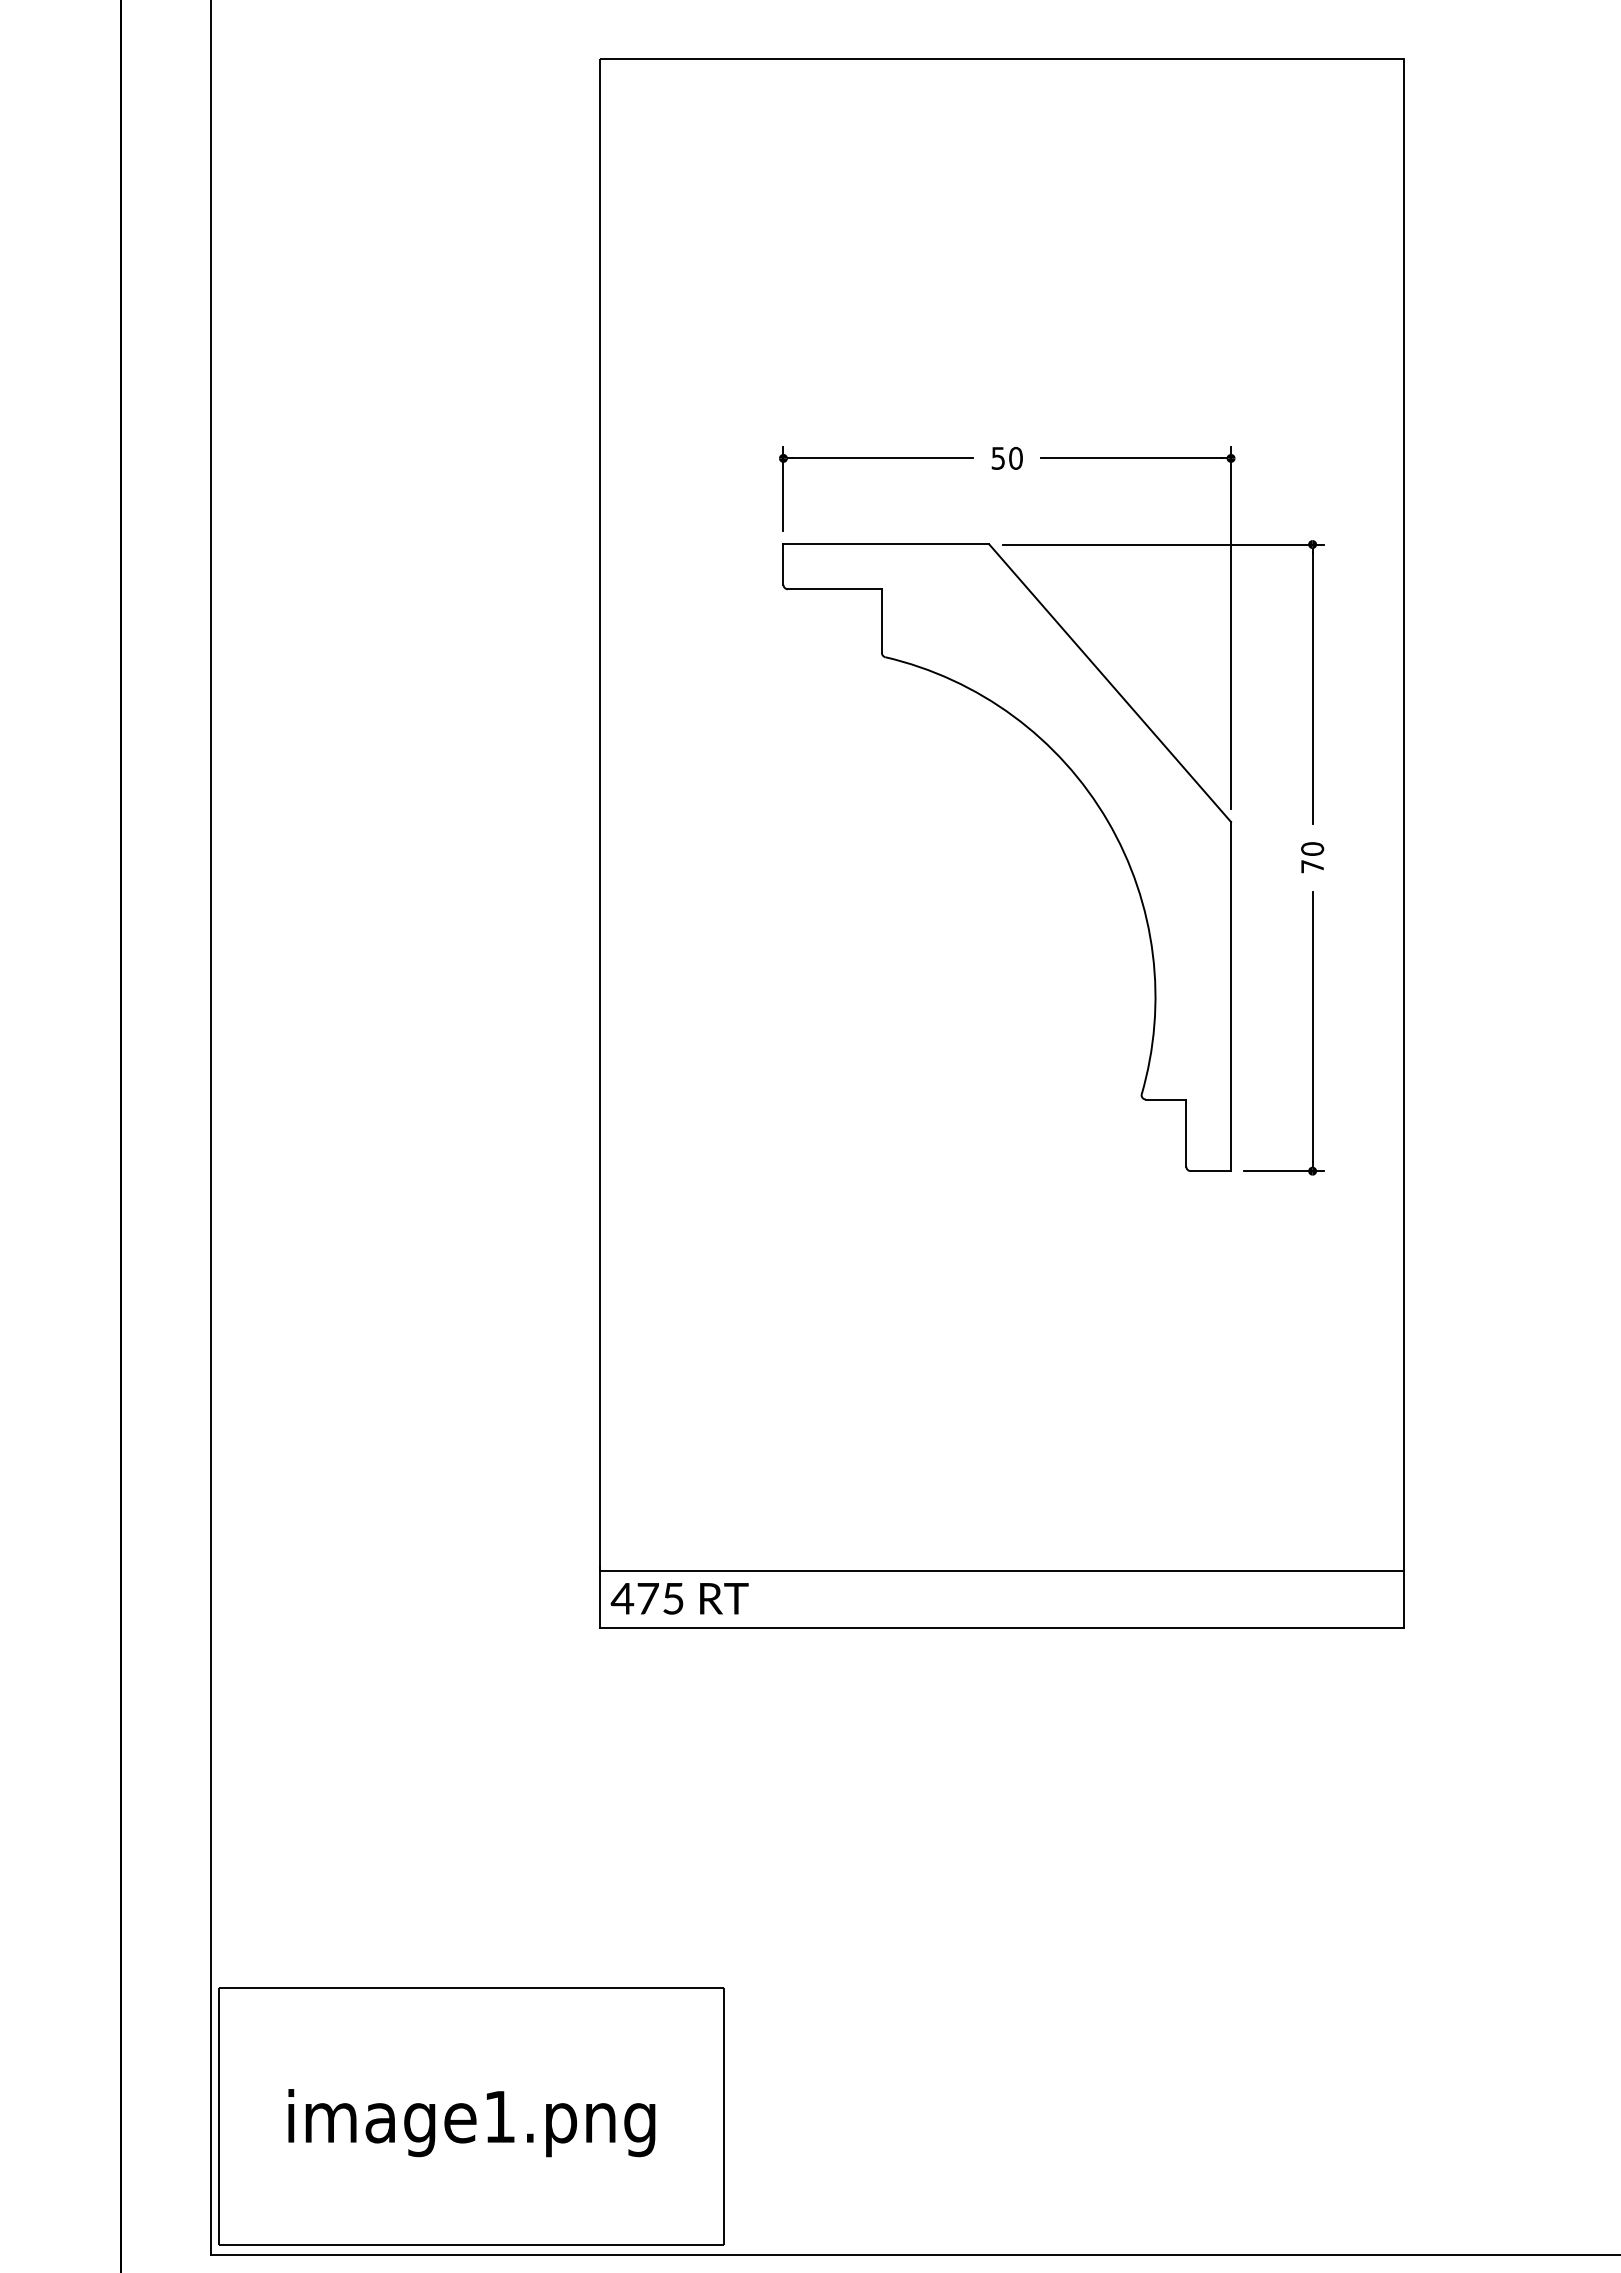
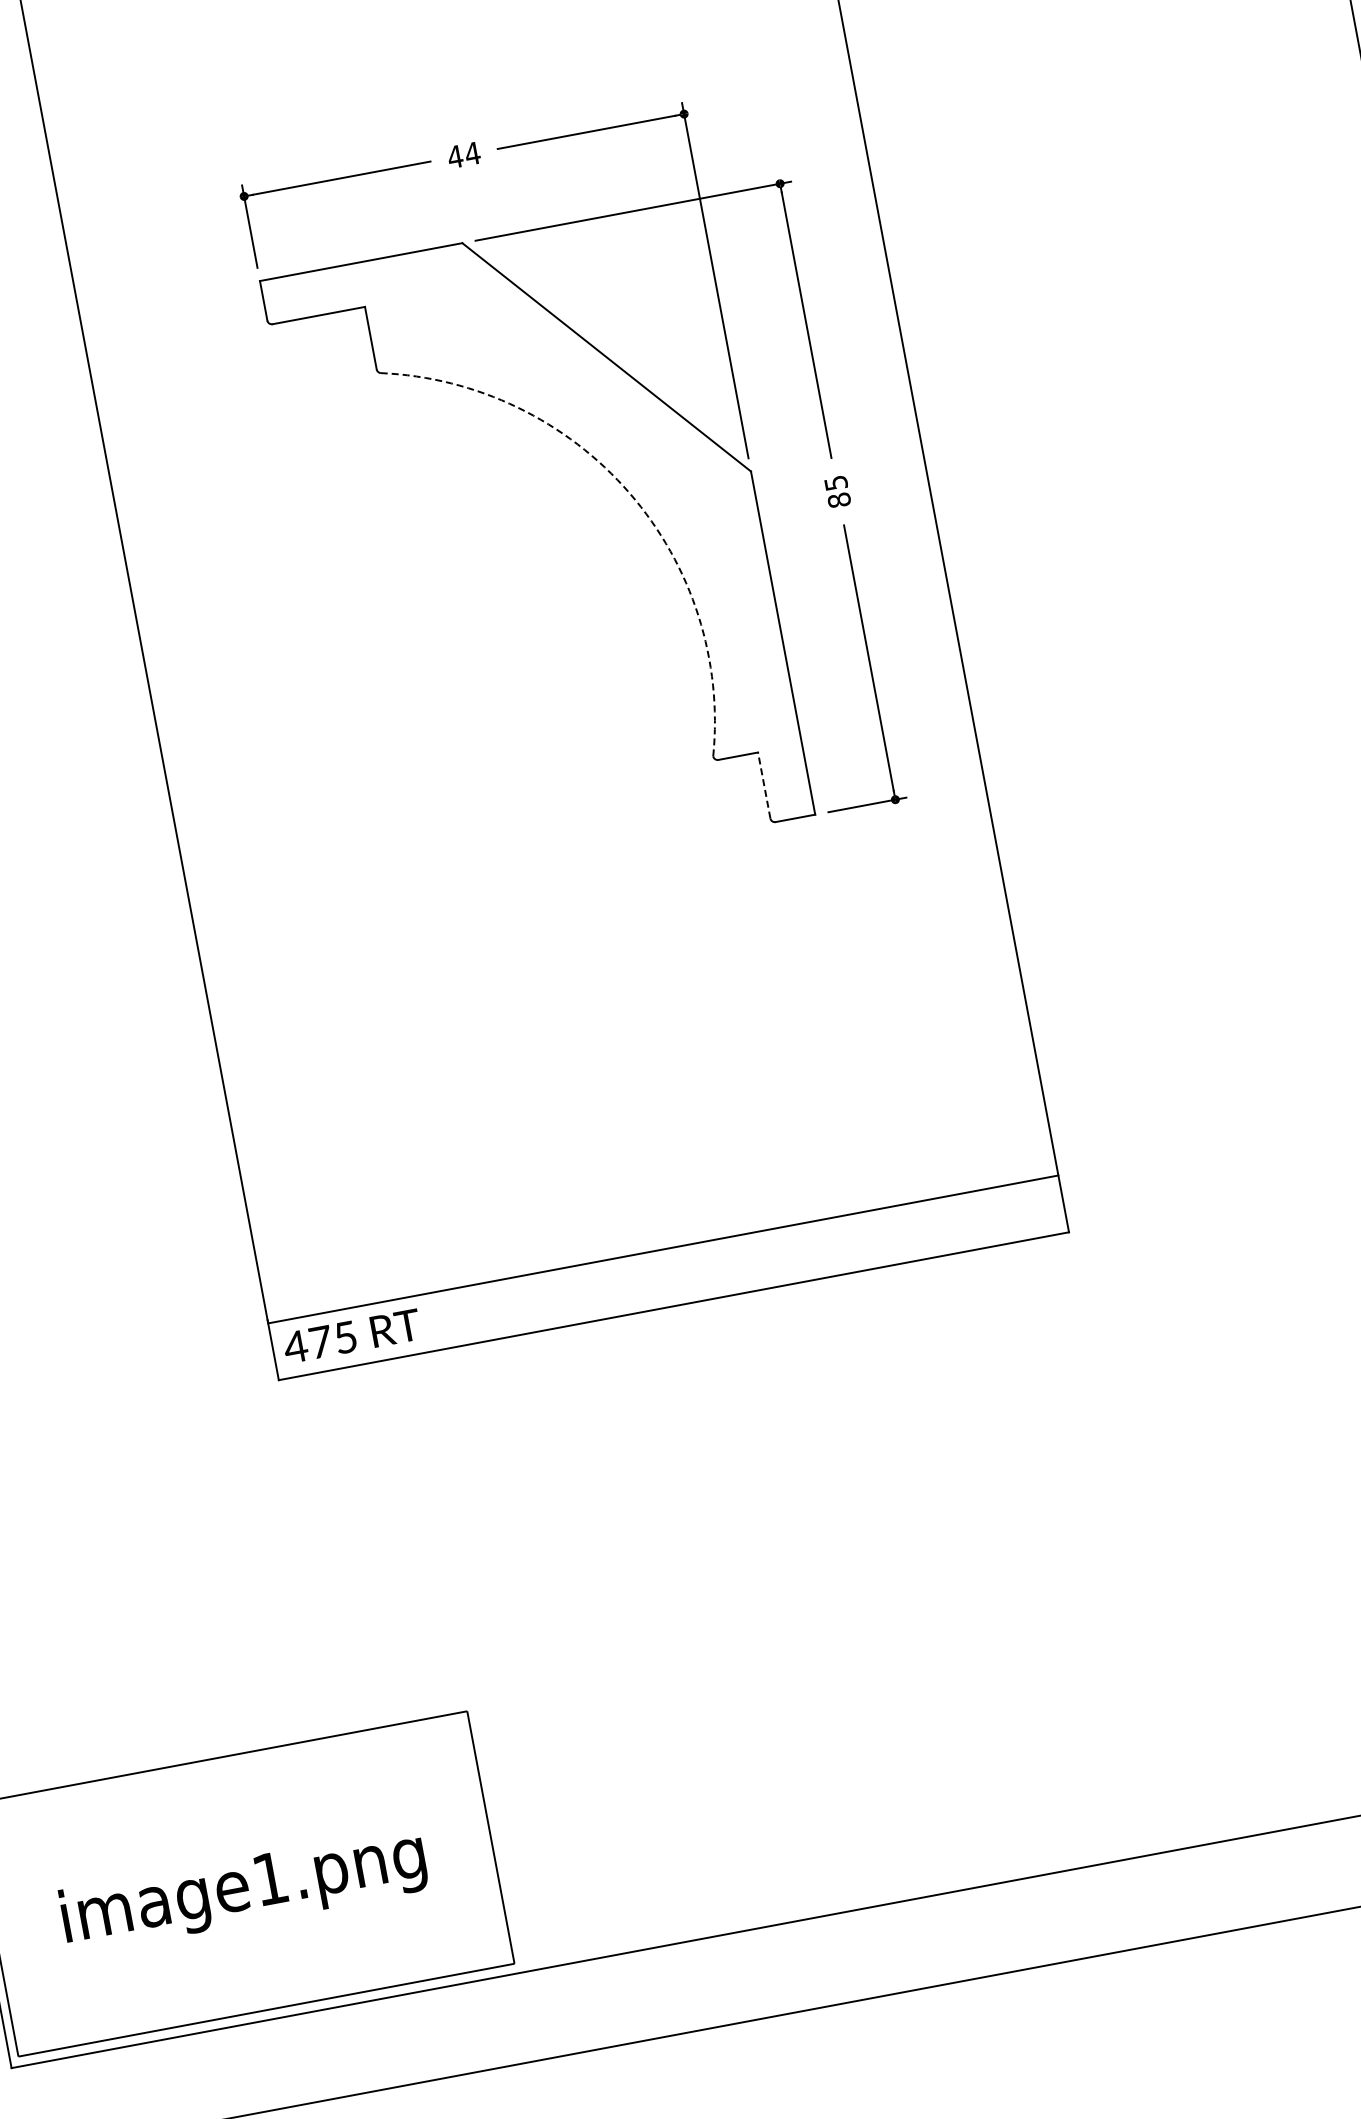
text: (1007, 457) -> (464, 154), 50 -> 44
arc: (1107, 820) -> (629, 492), solid -> dashed
text: (1312, 857) -> (837, 491), 70 -> 85
line: (1186, 1133) -> (764, 785), solid -> dashed

